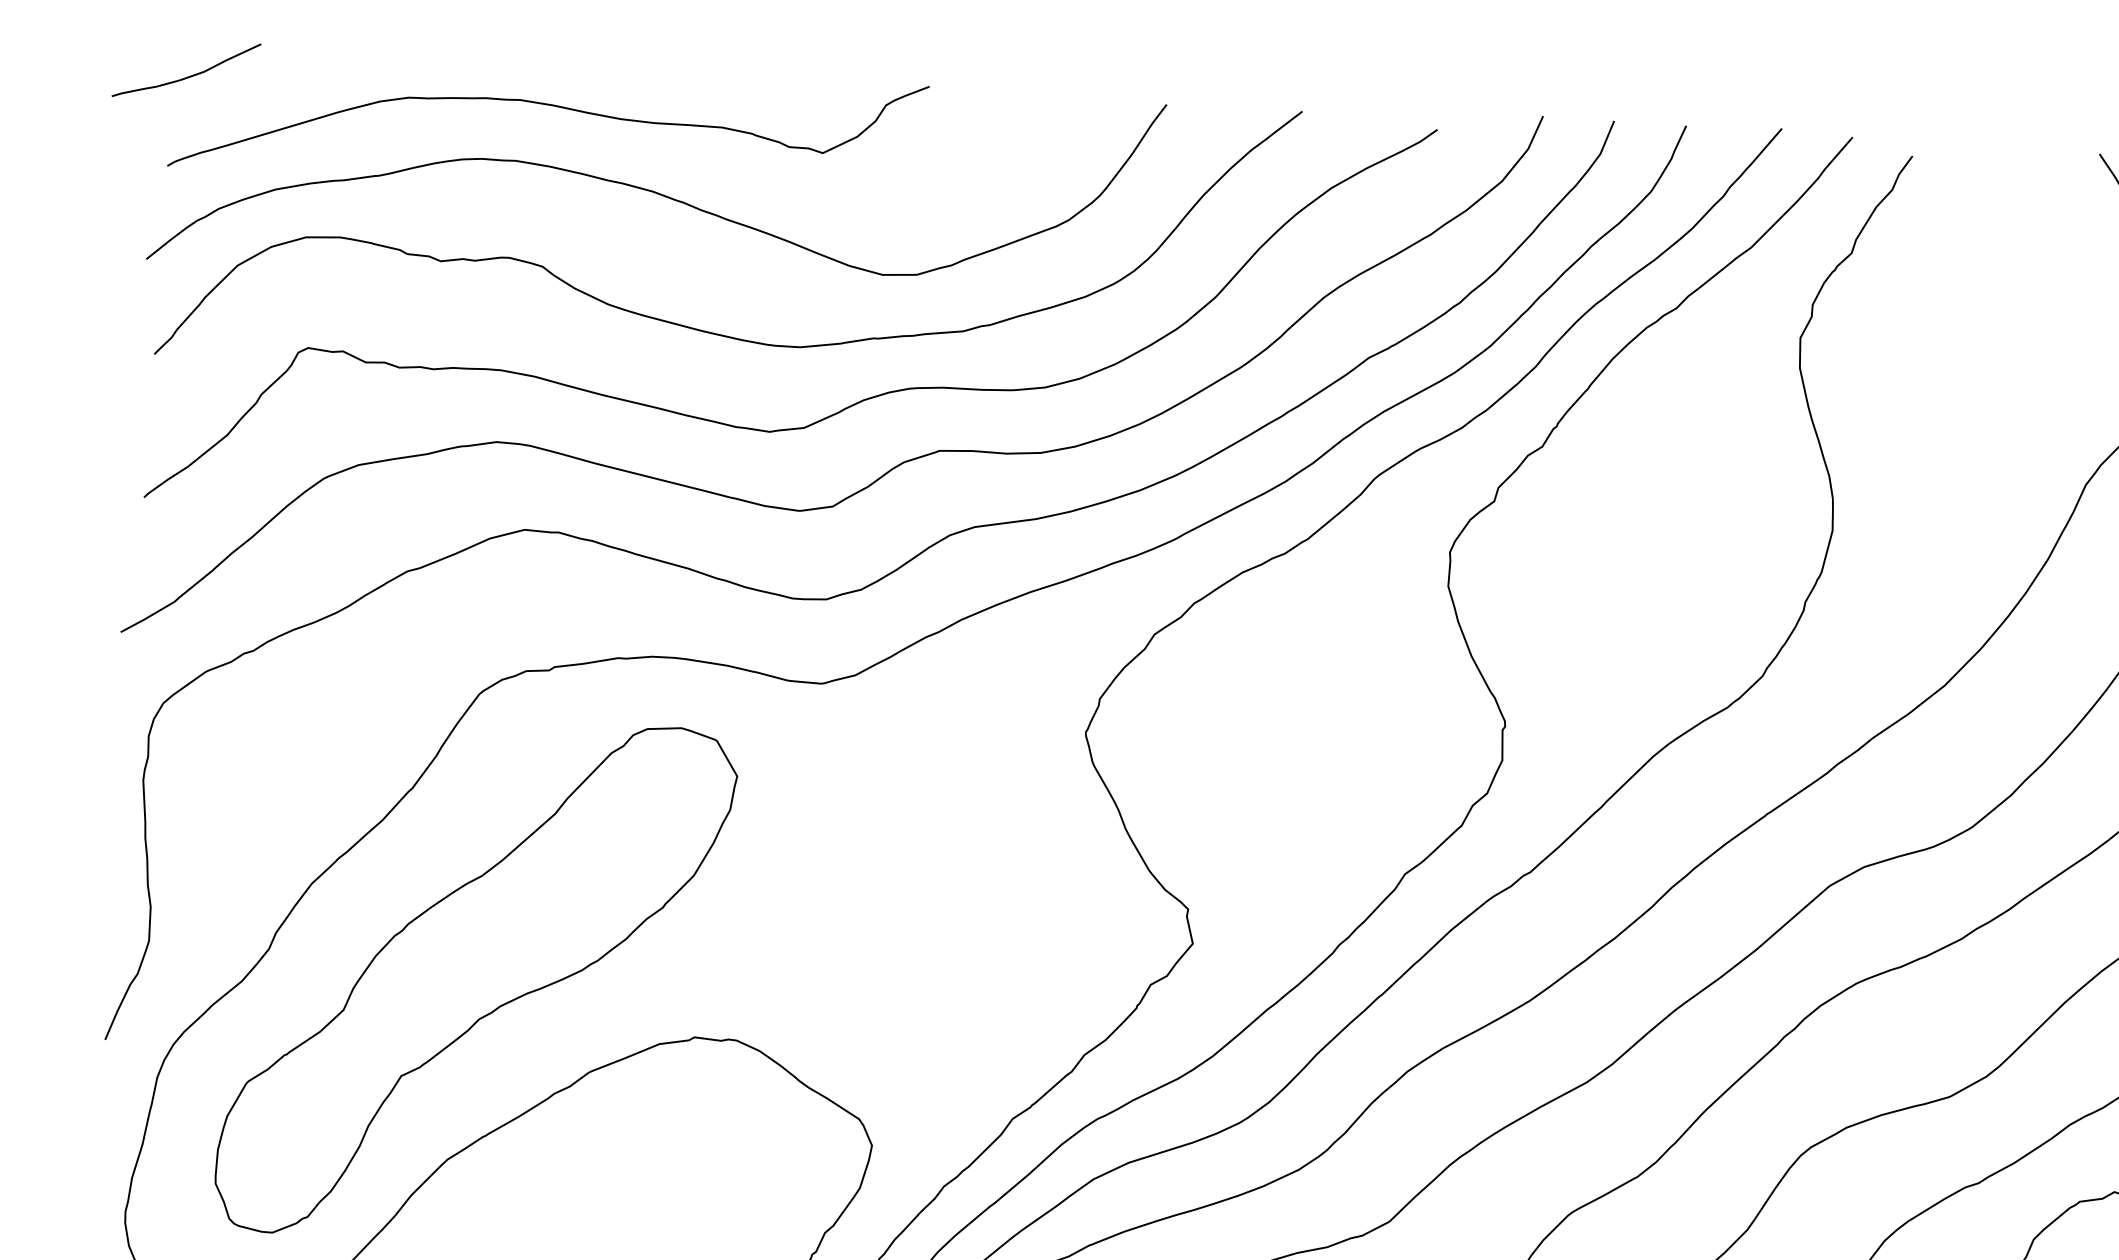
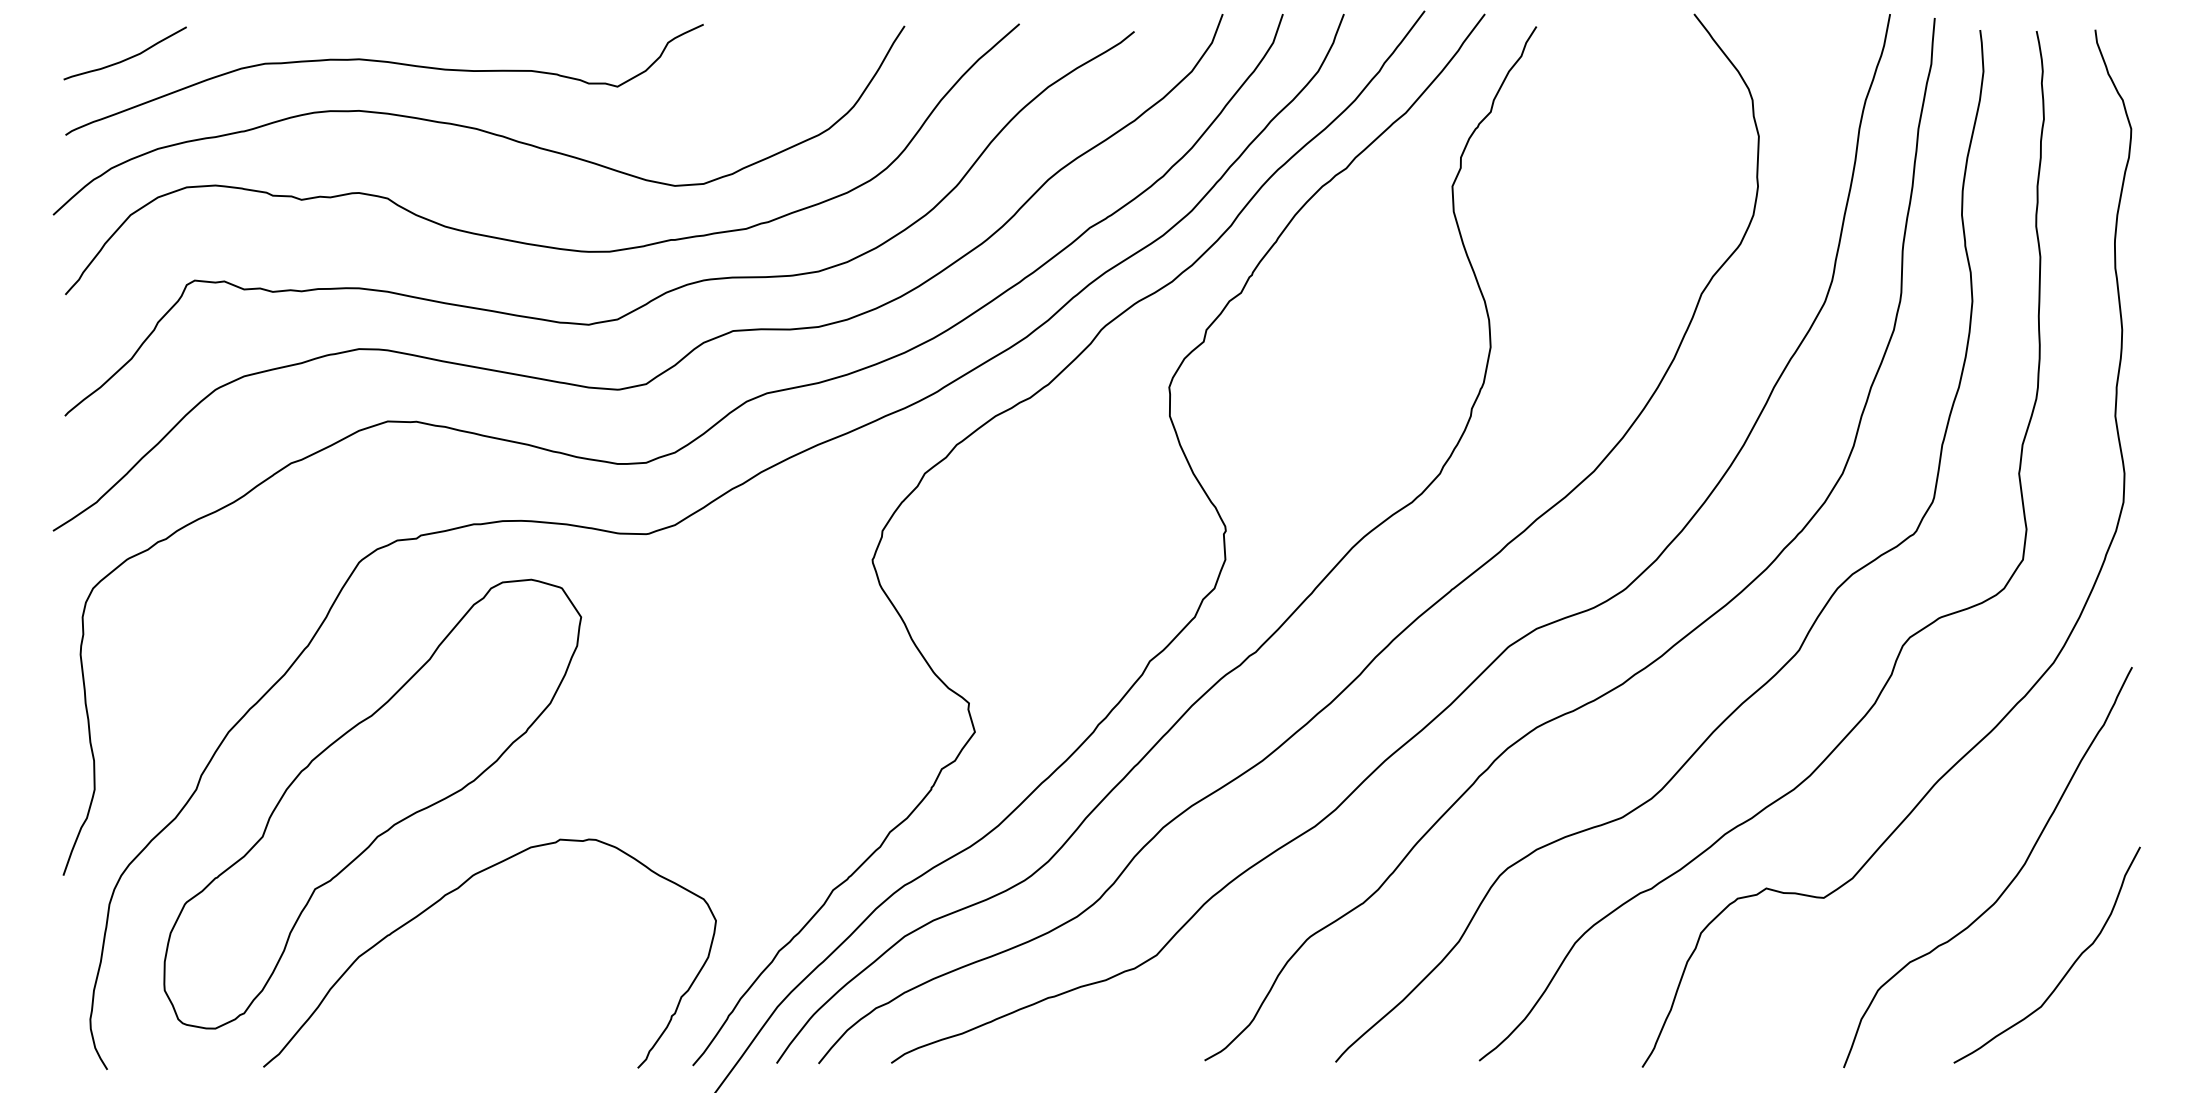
curve: (187, 76) -> (126, 58), moved

